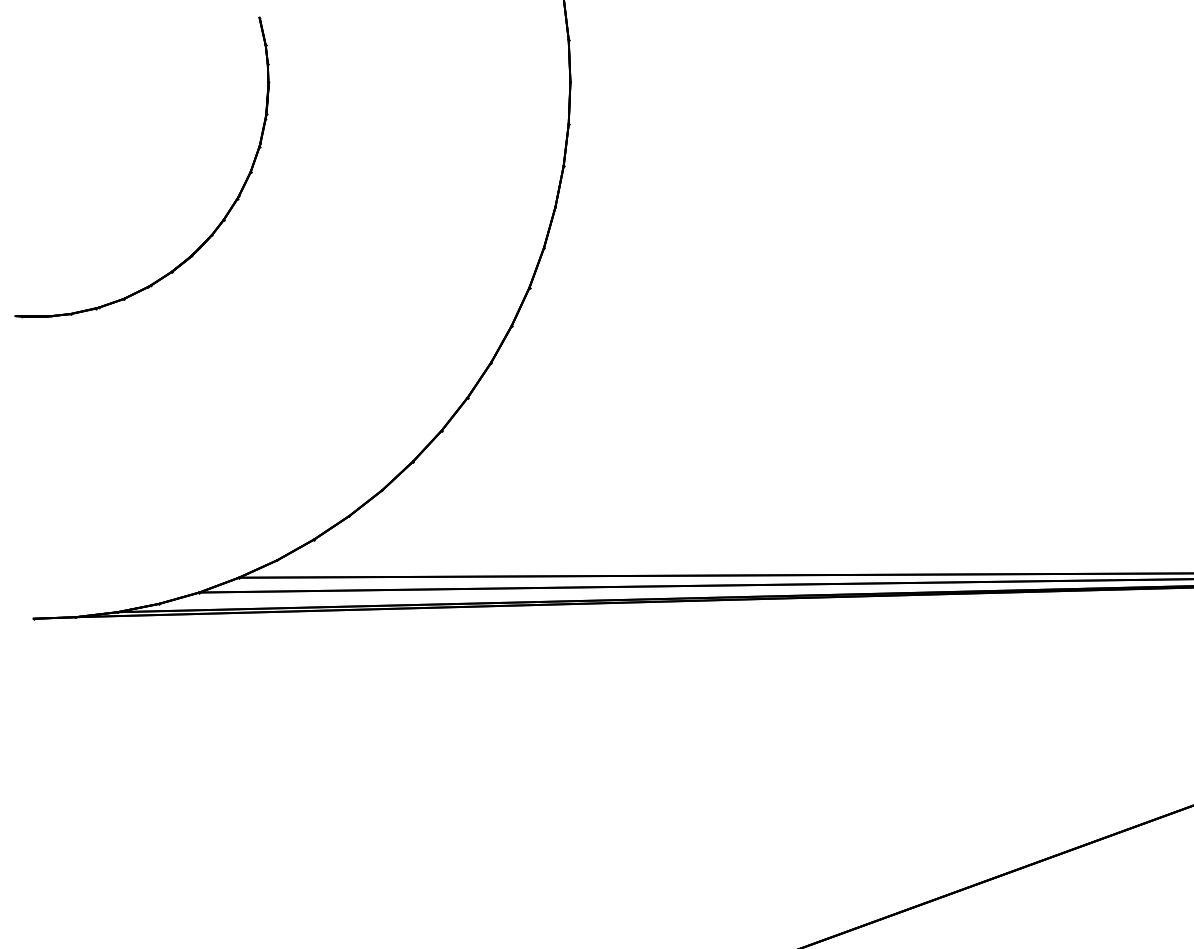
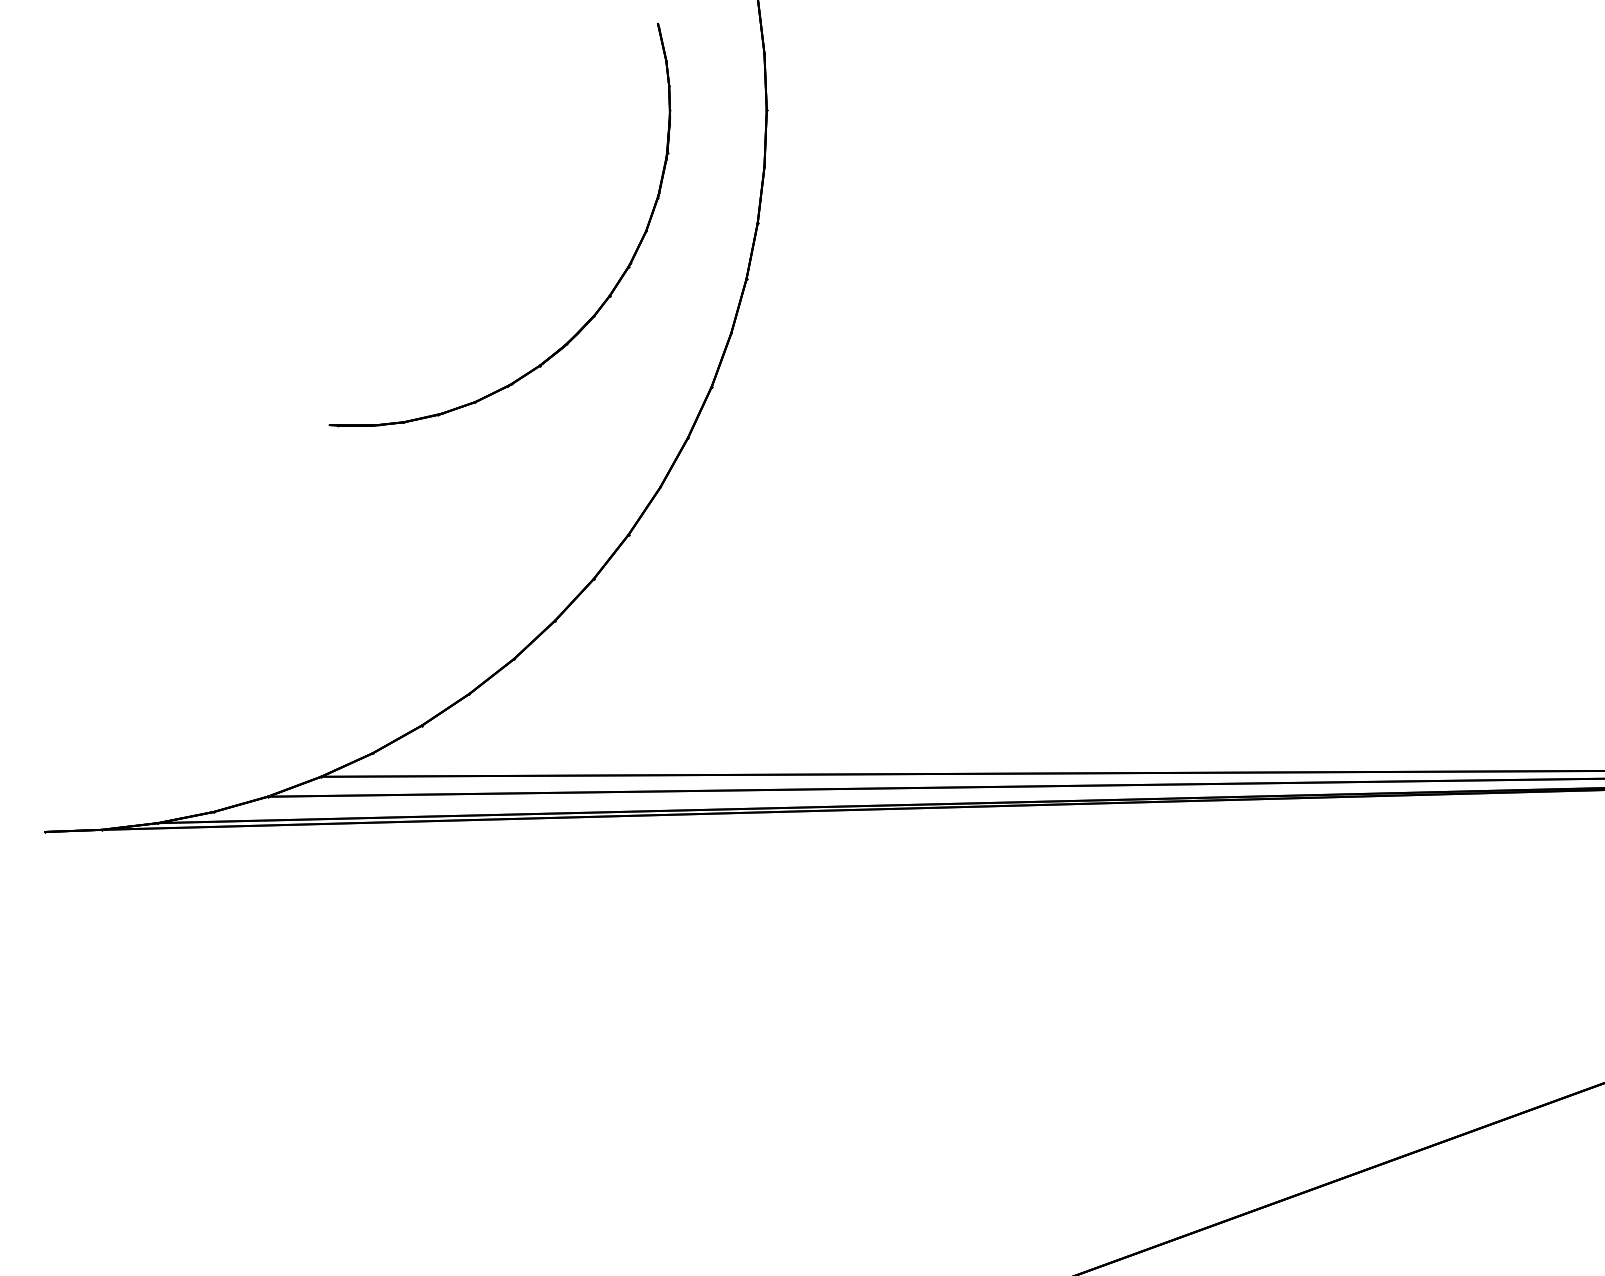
part: (218, 224) -> (602, 301), moved

